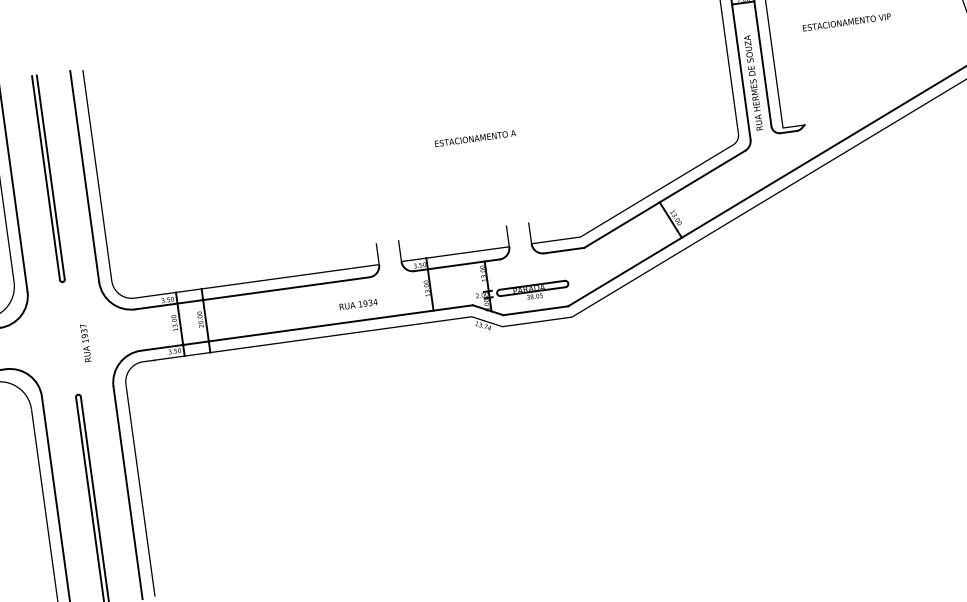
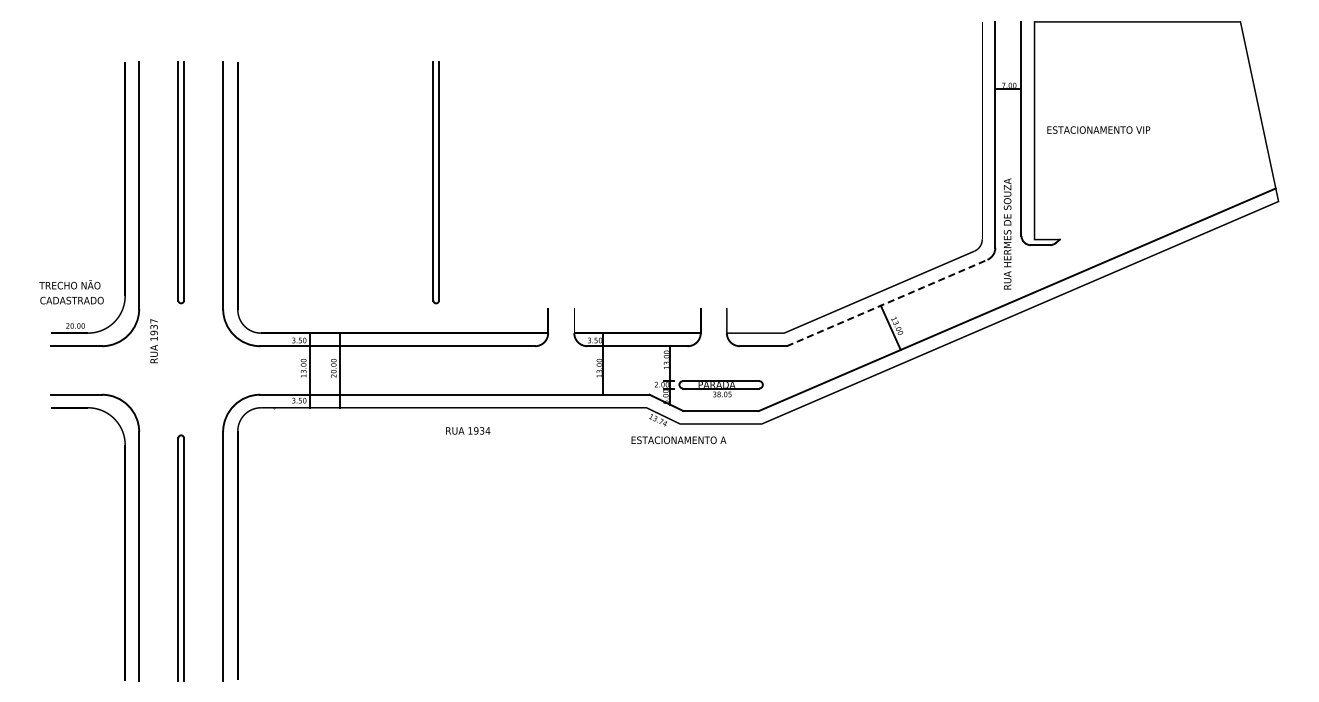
text: (846, 21) -> (1098, 129), moved
text: (753, 82) -> (1007, 233), moved
text: (475, 137) -> (678, 439), moved
part: (265, 149) -> (435, 182), added
line: (664, 198) -> (887, 302), solid -> dashed
text: (358, 304) -> (468, 430), moved
text: (85, 343) -> (153, 341), moved

